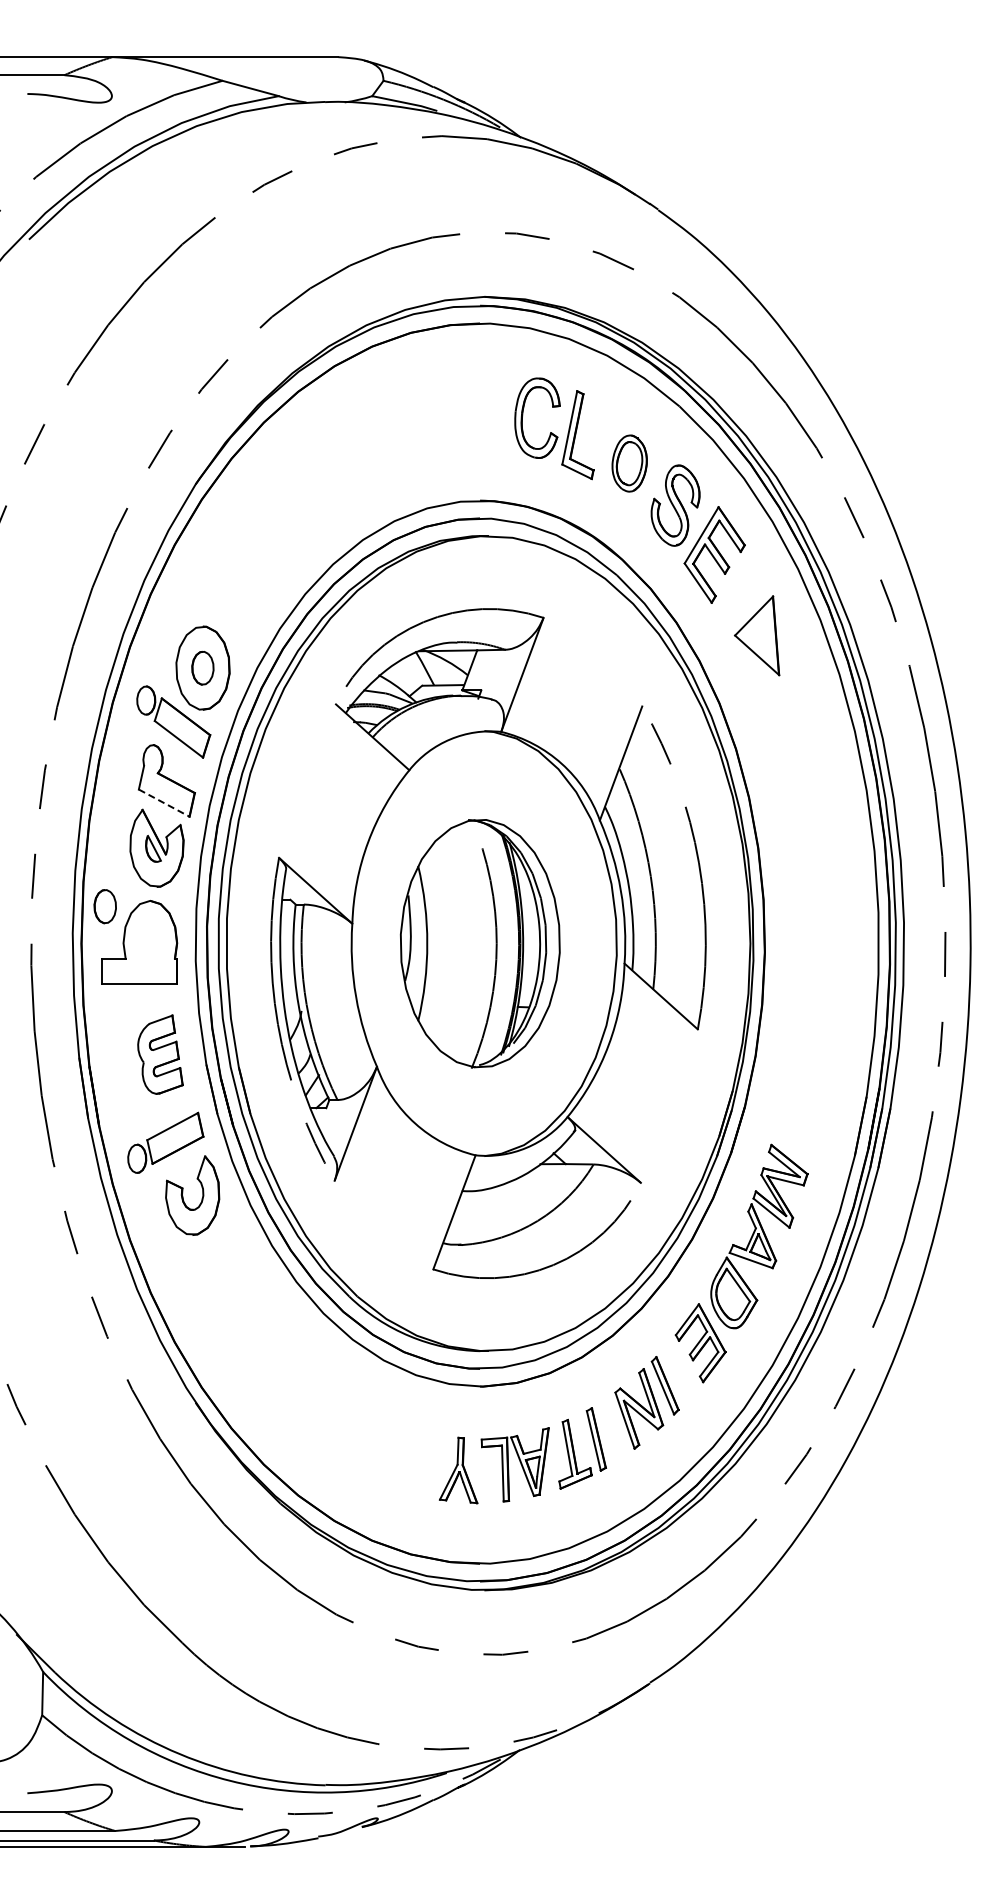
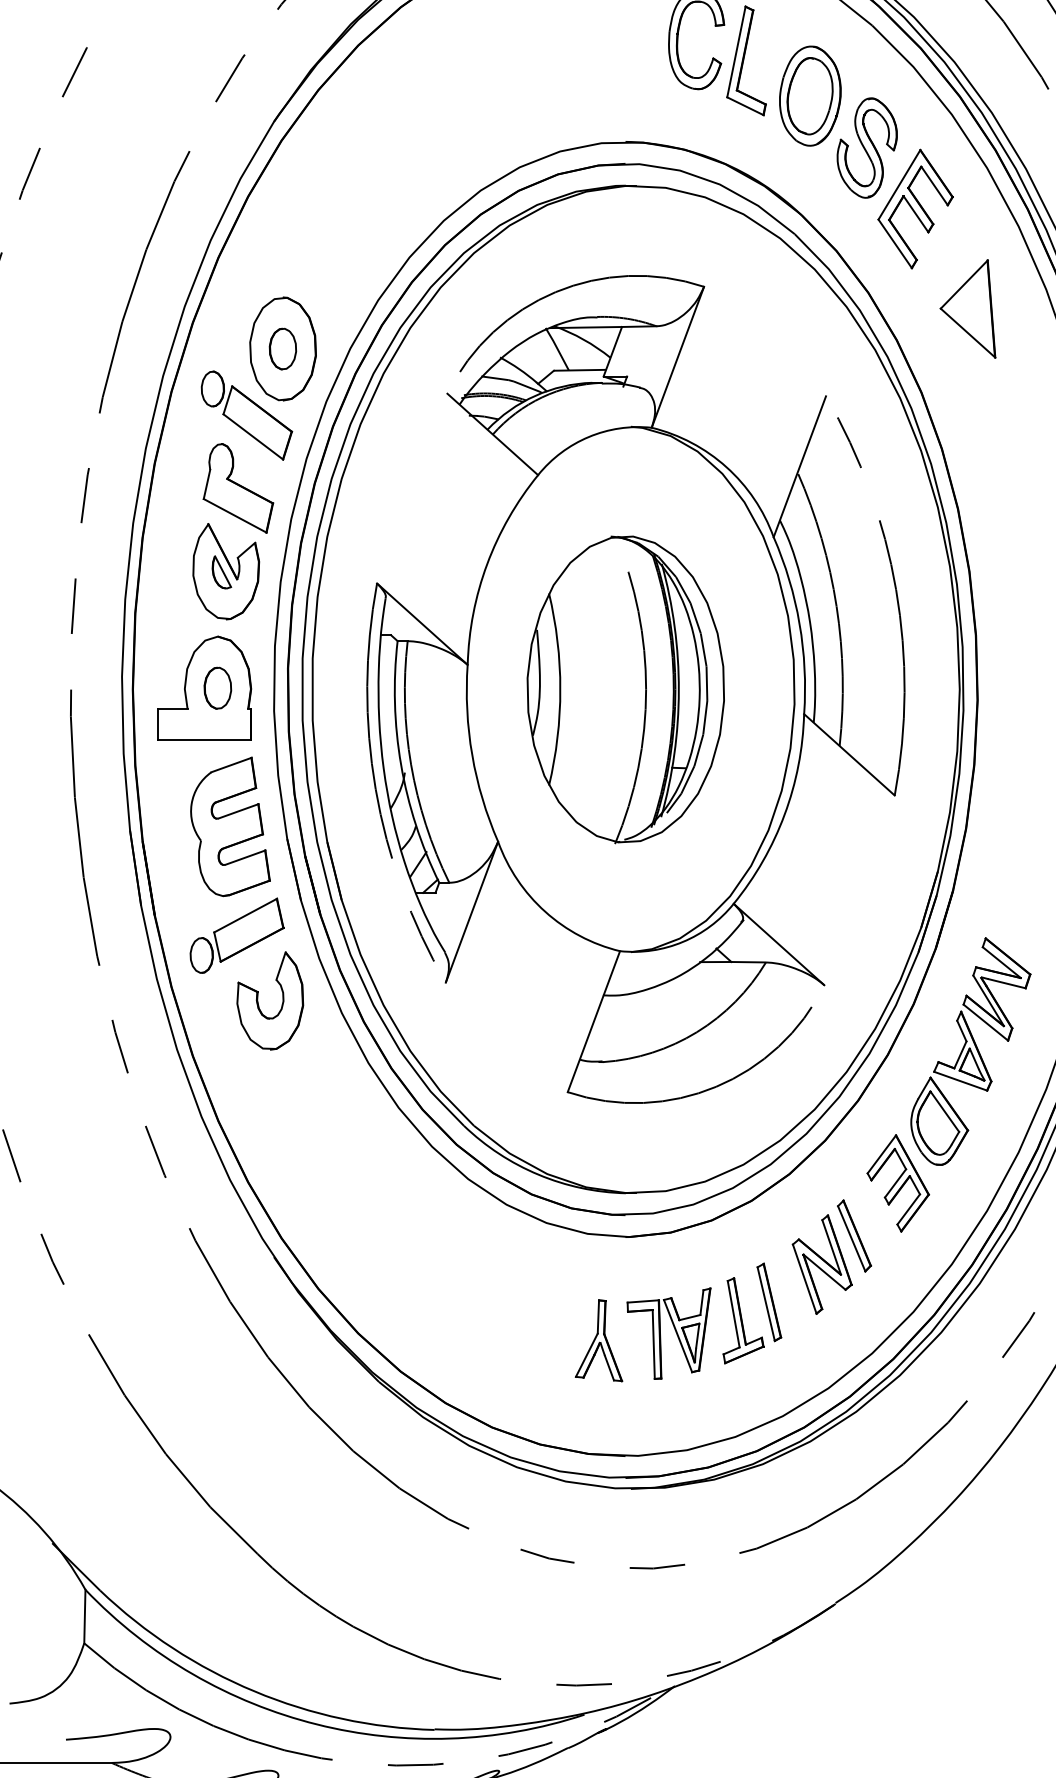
part: (629, 463) -> (810, 95), size x1.43
line: (164, 803) -> (235, 516), dashed -> solid
part: (104, 906) -> (216, 688), moved
part: (160, 1054) -> (230, 826), size x1.43

